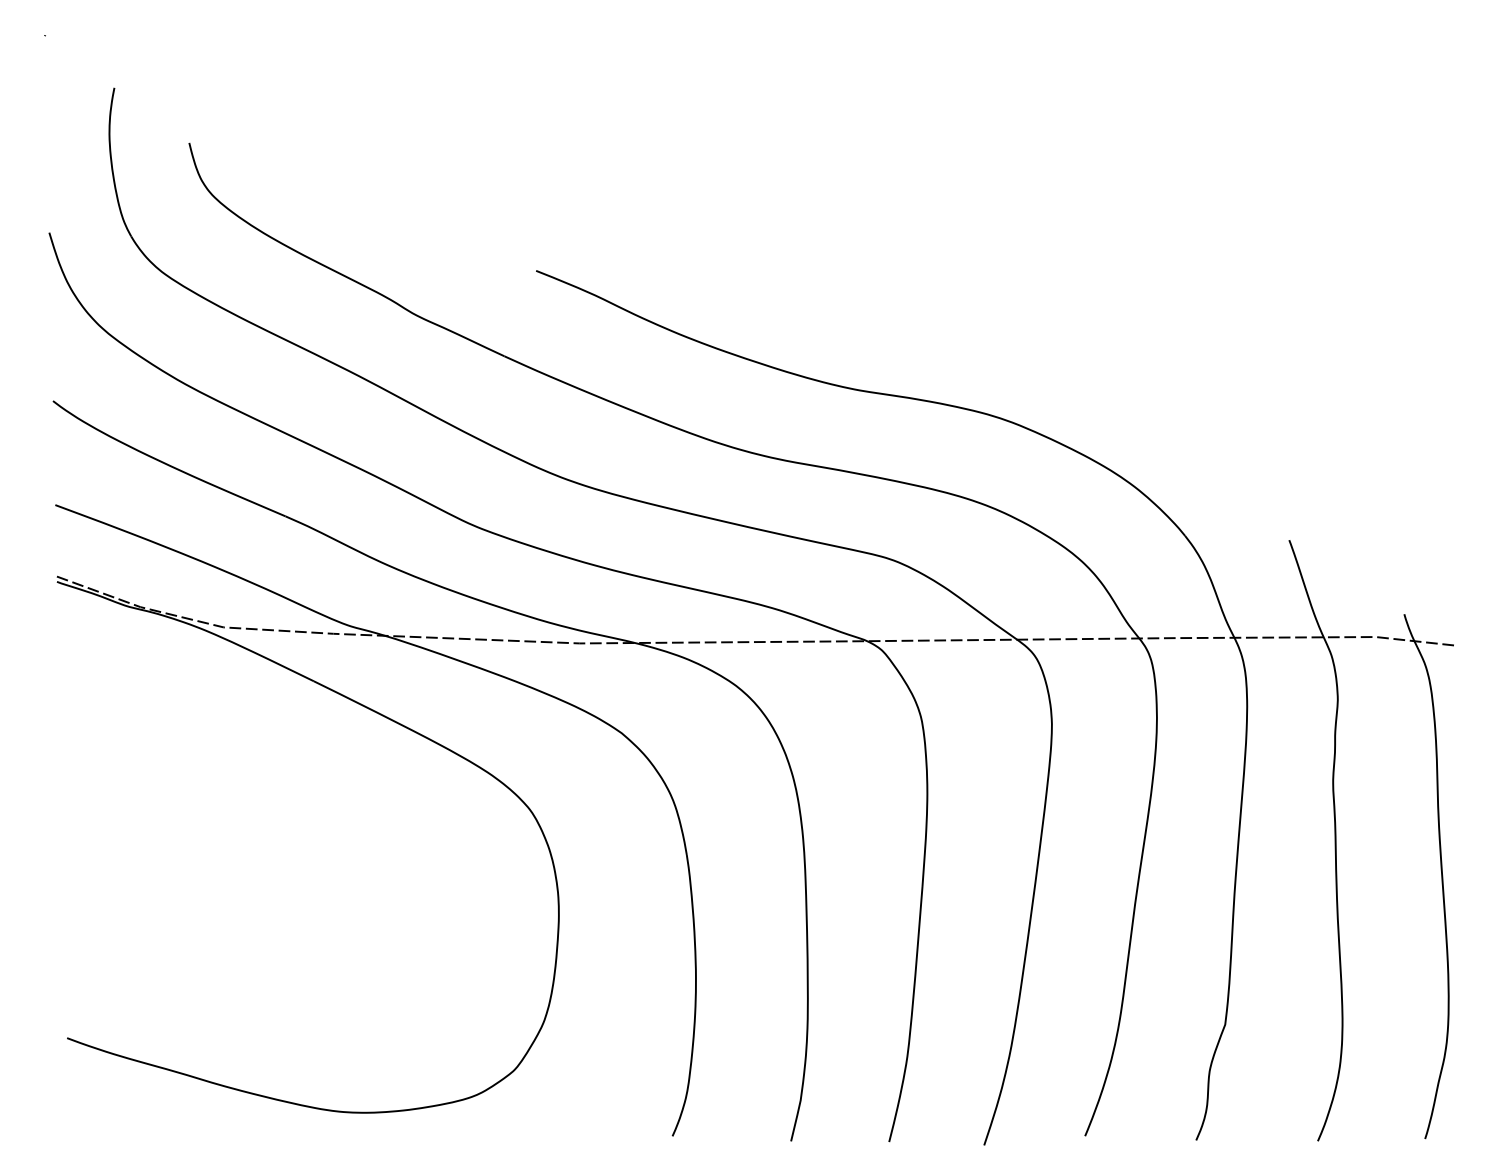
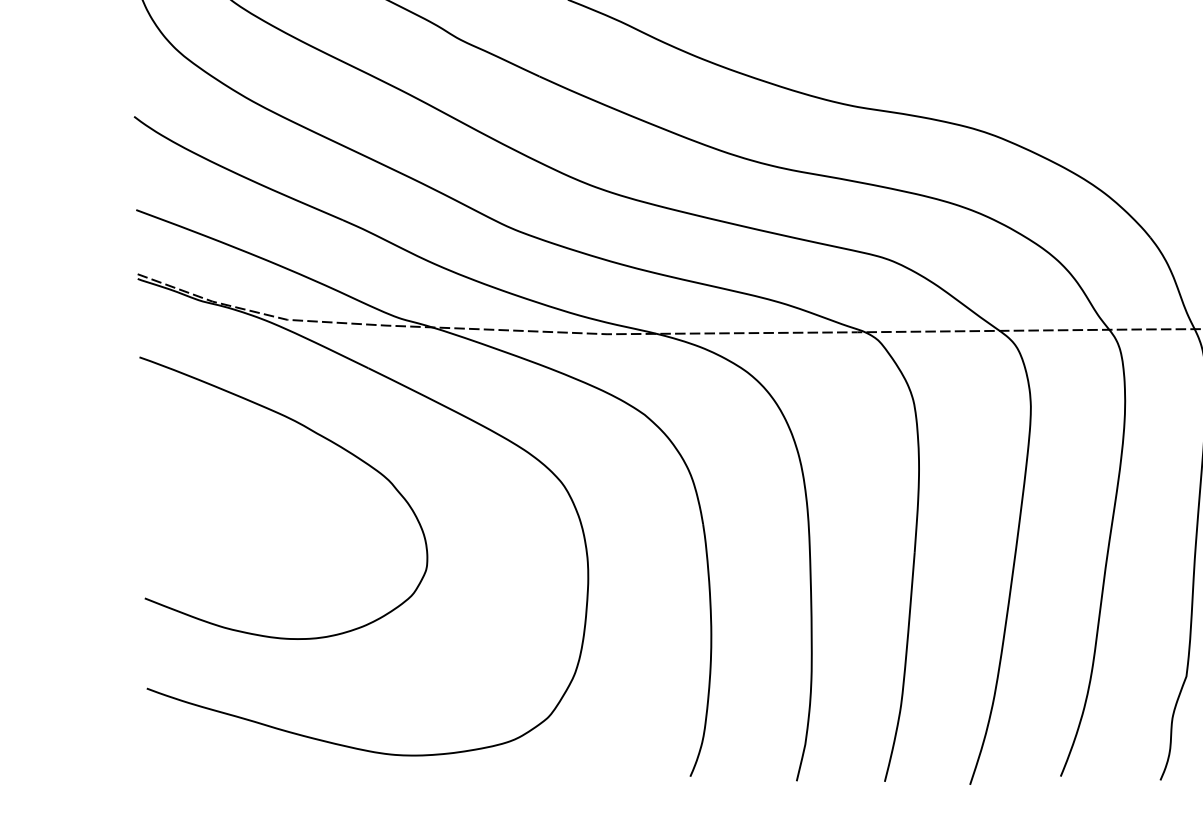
curve: (260, 757) -> (320, 436), added

